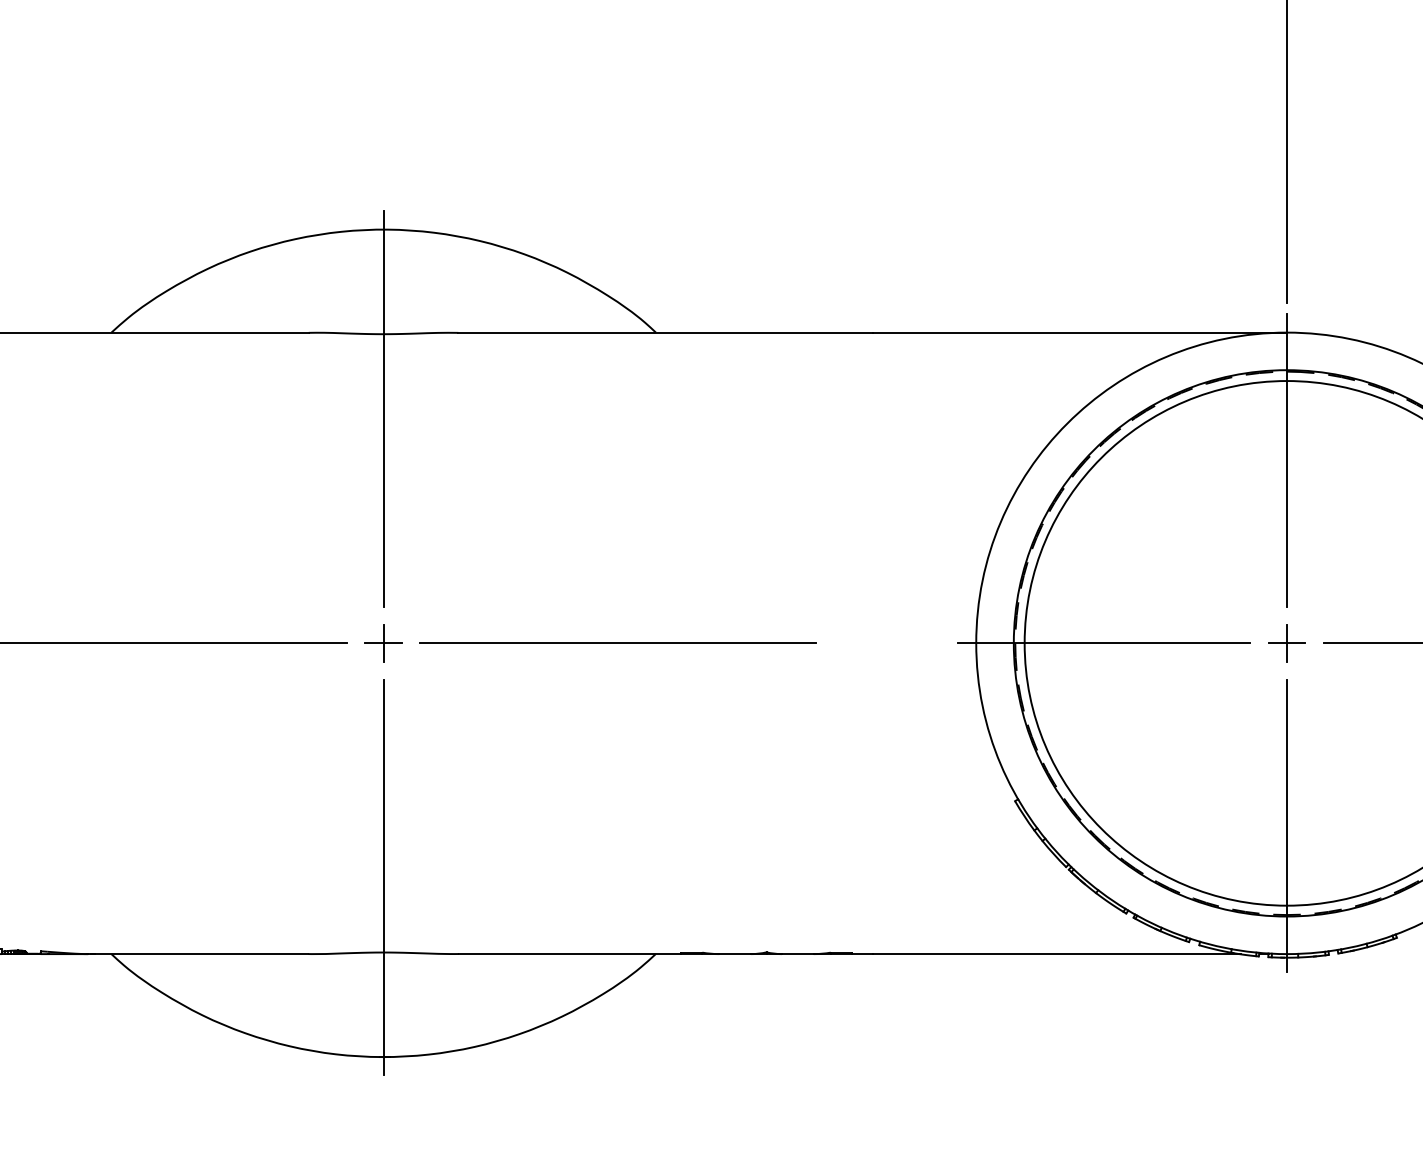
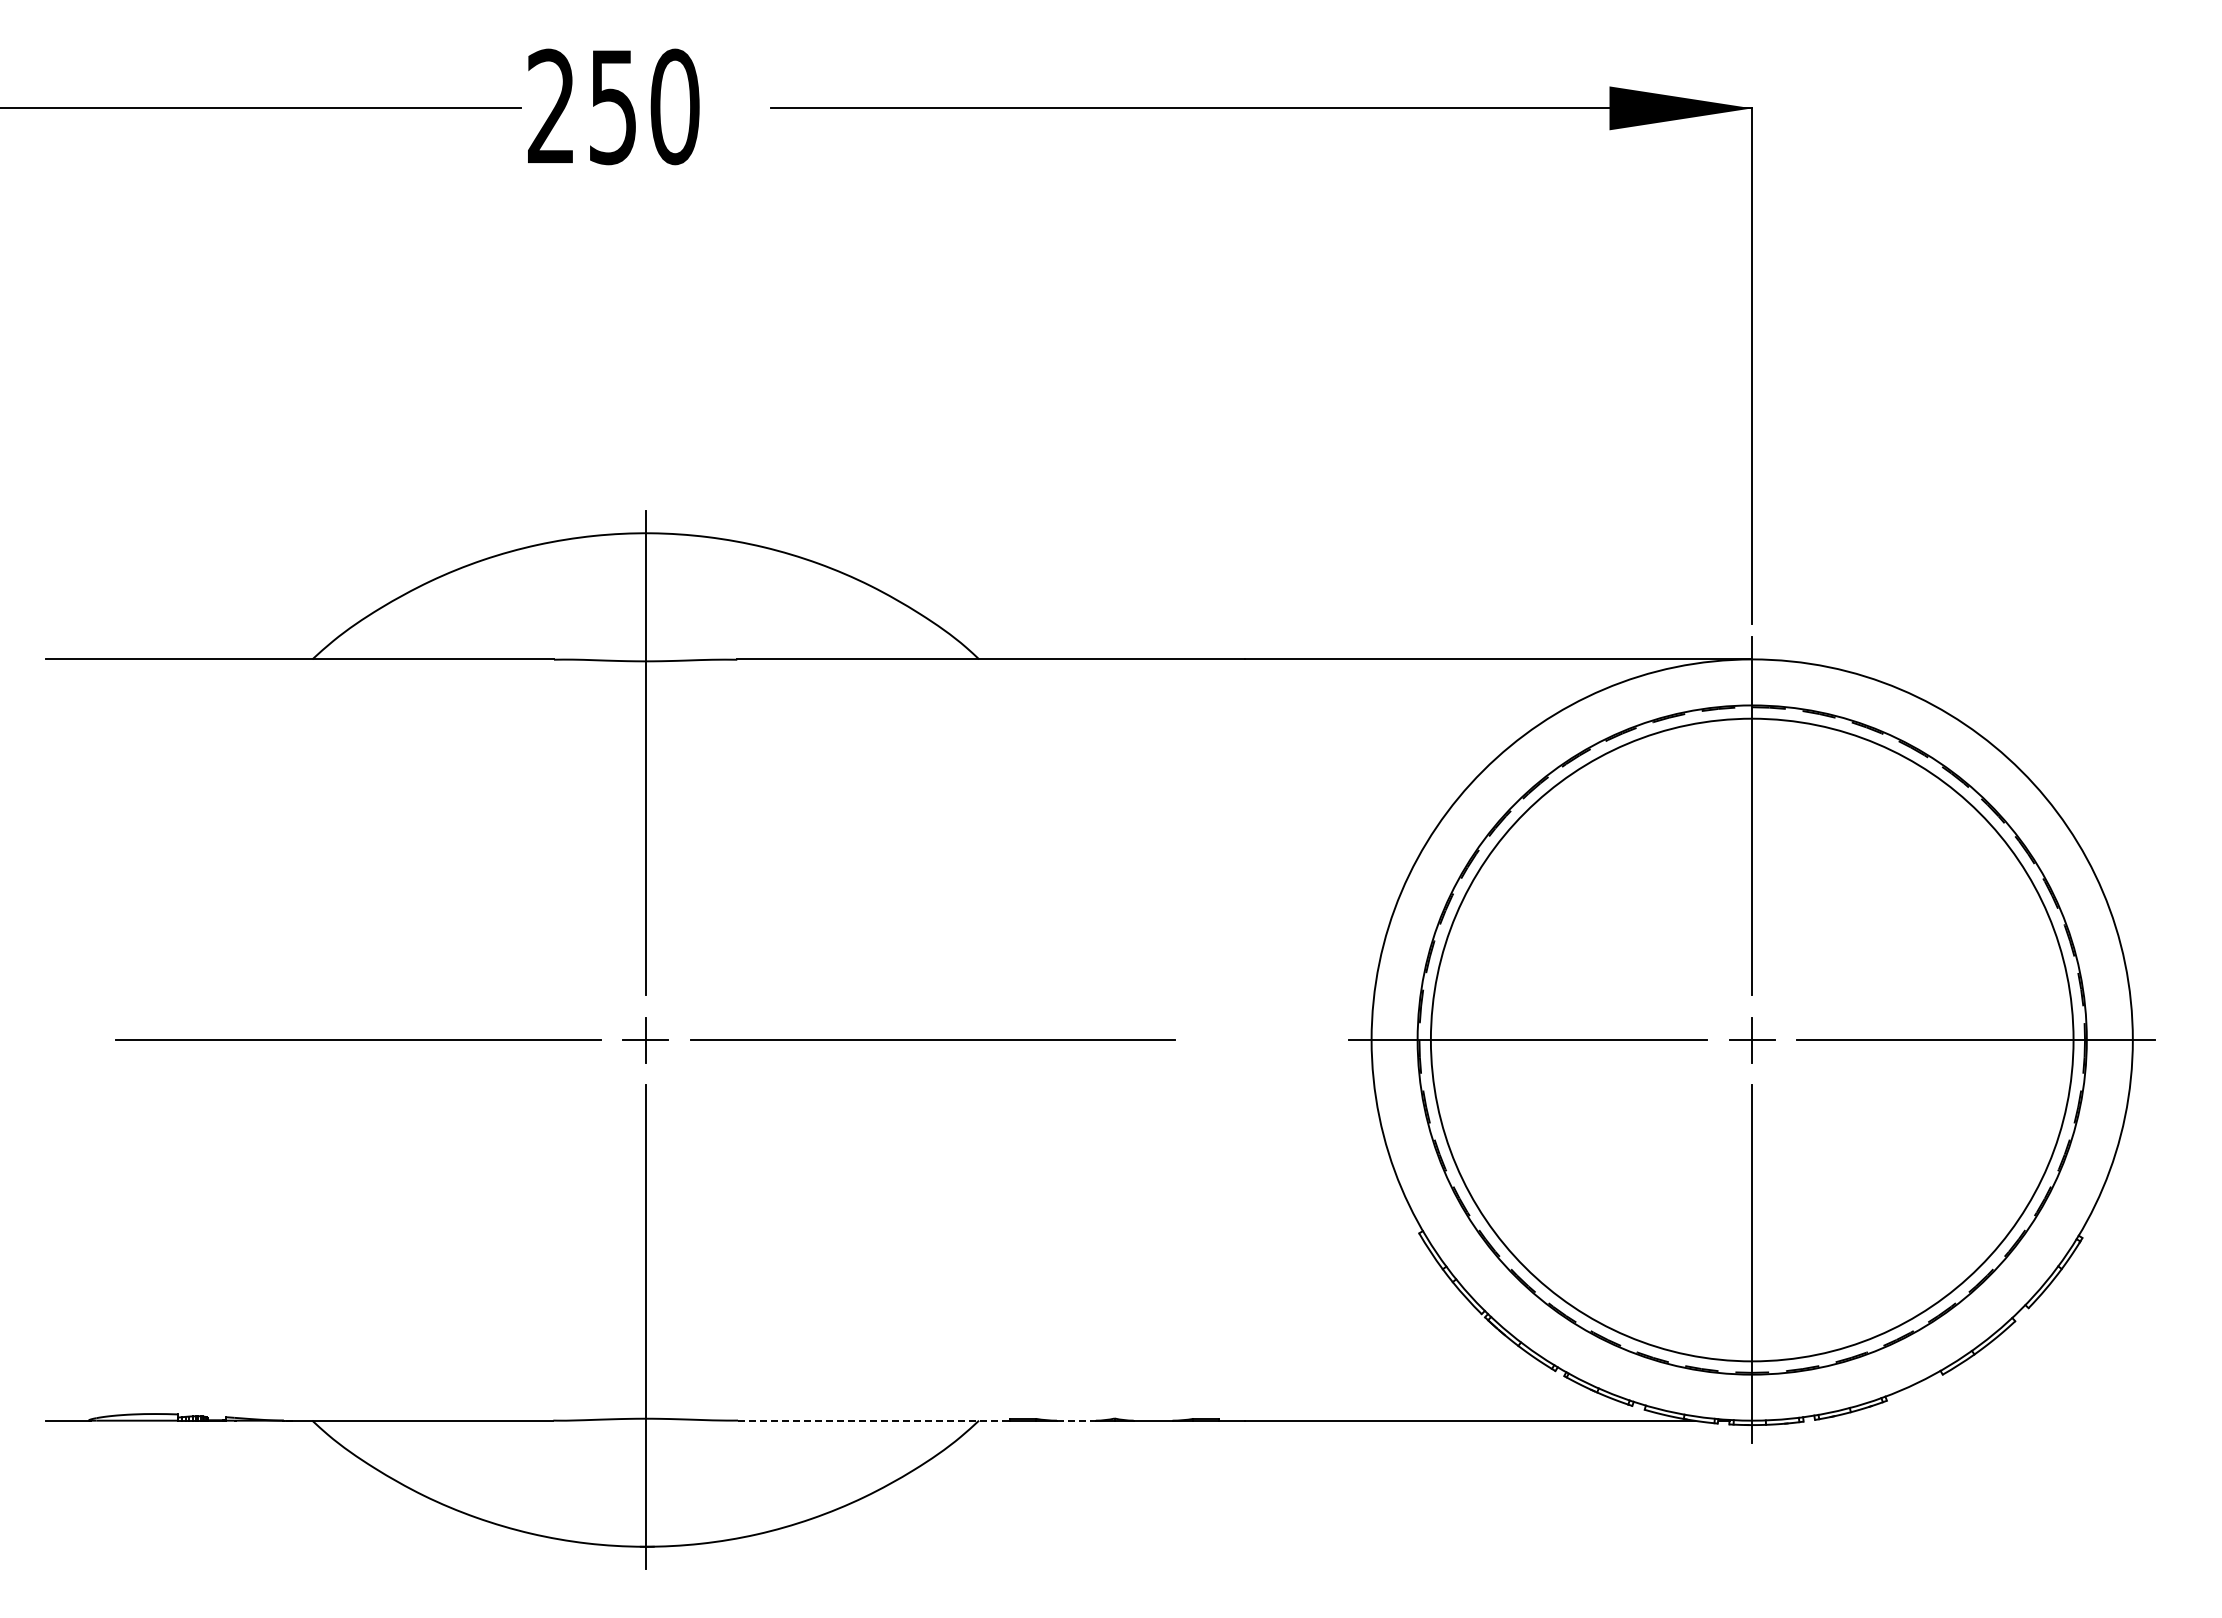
line: (570, 953) -> (874, 1420), solid -> dashed
line: (735, 953) -> (1076, 1420), solid -> dashed

